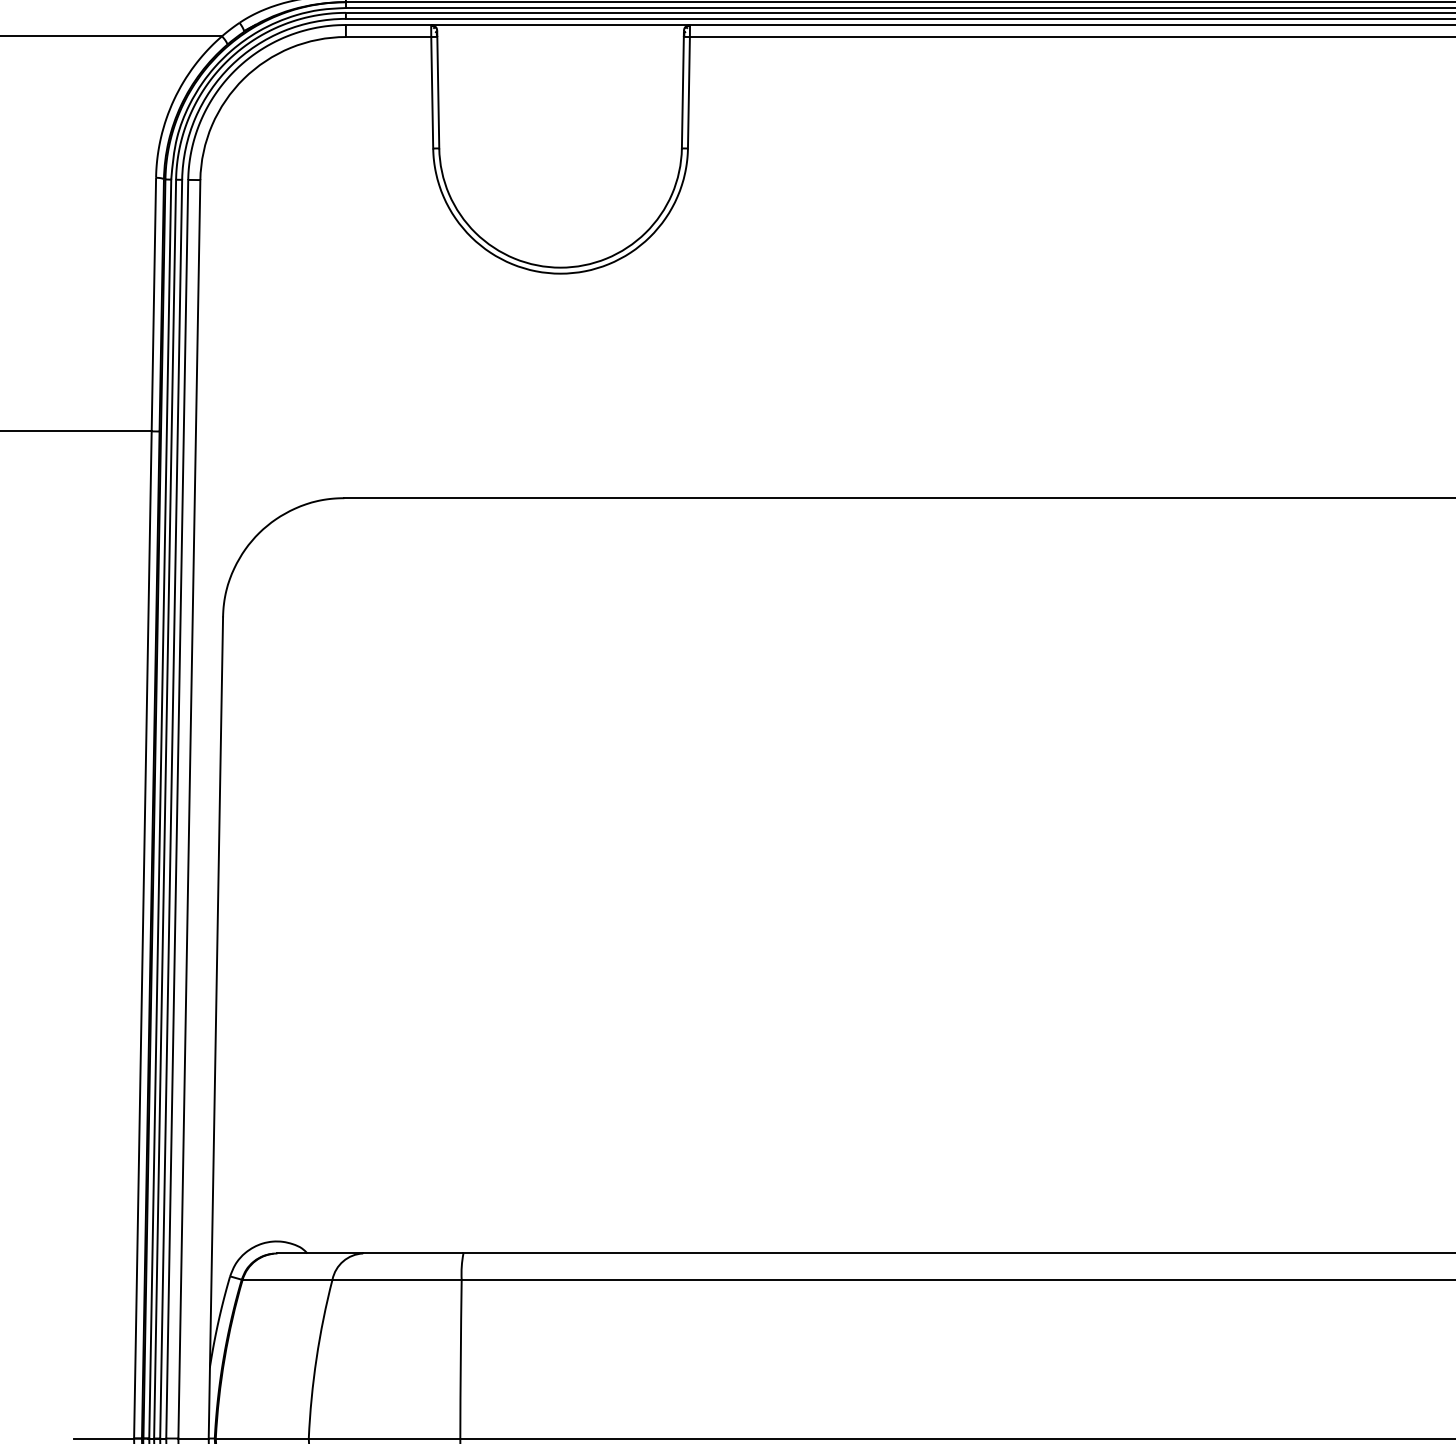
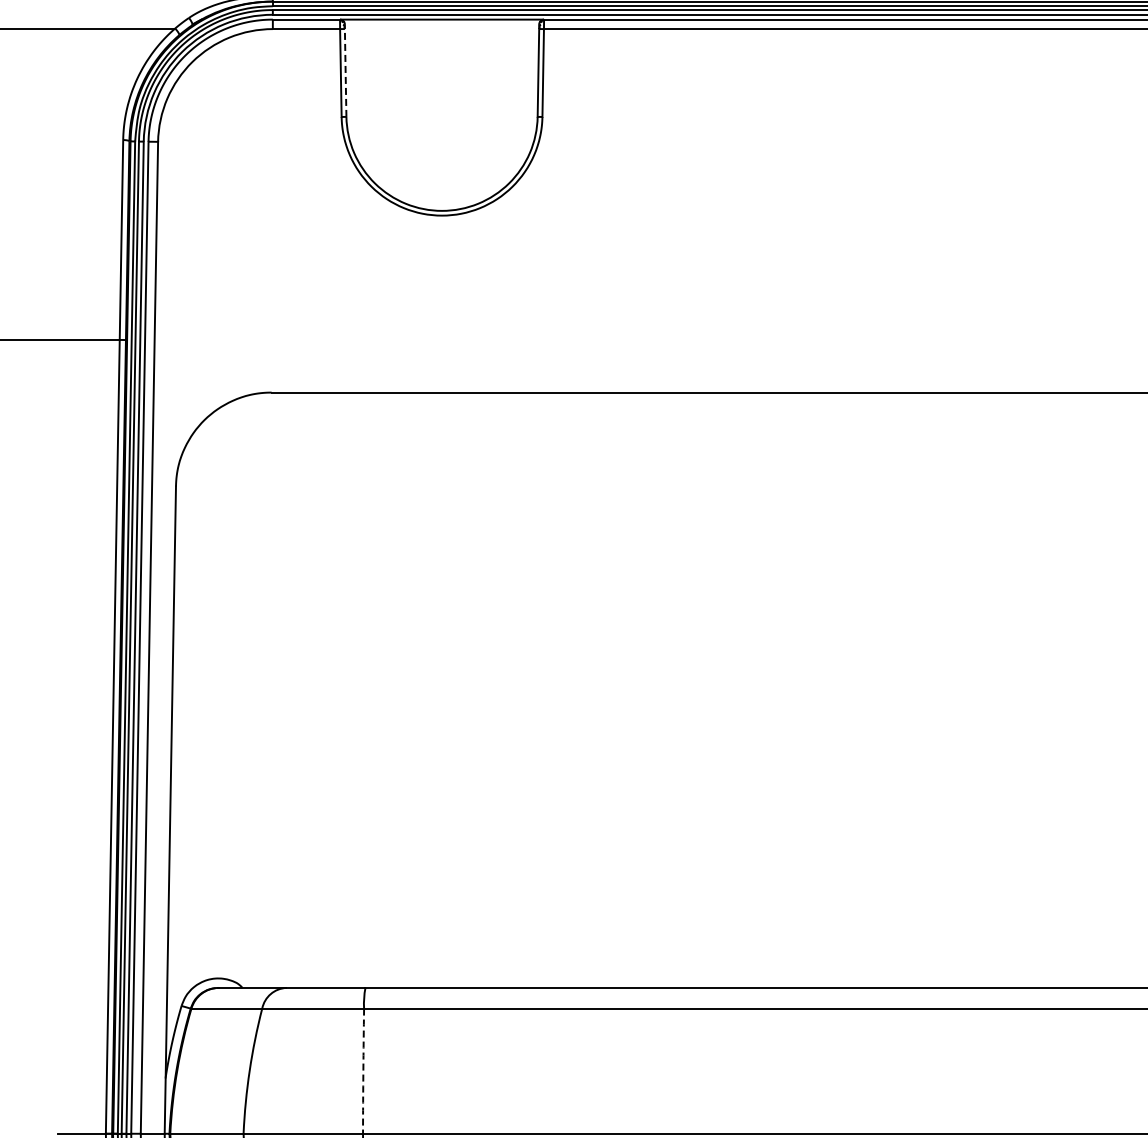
line: (438, 93) -> (345, 73), solid -> dashed
arc: (460, 1359) -> (363, 1071), solid -> dashed

